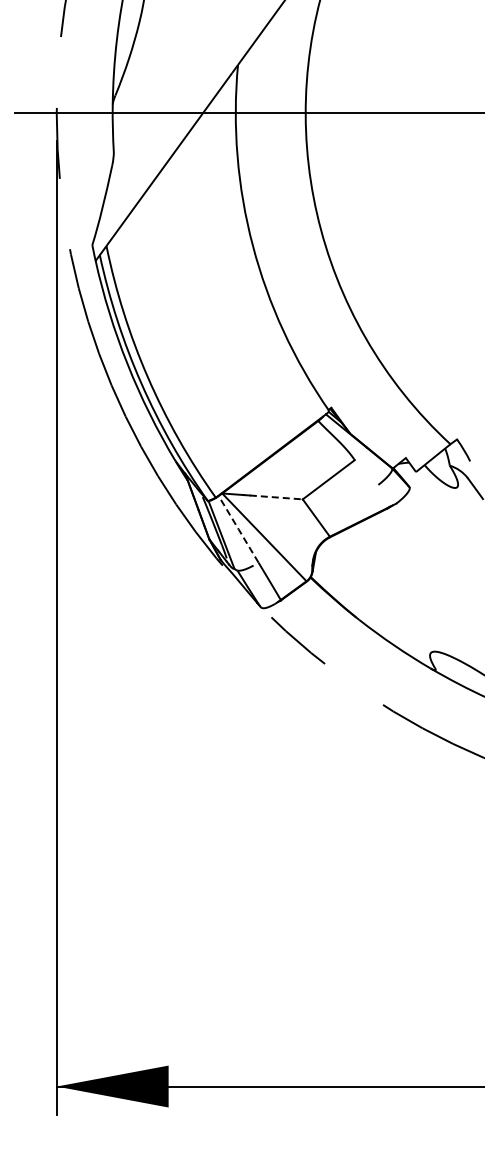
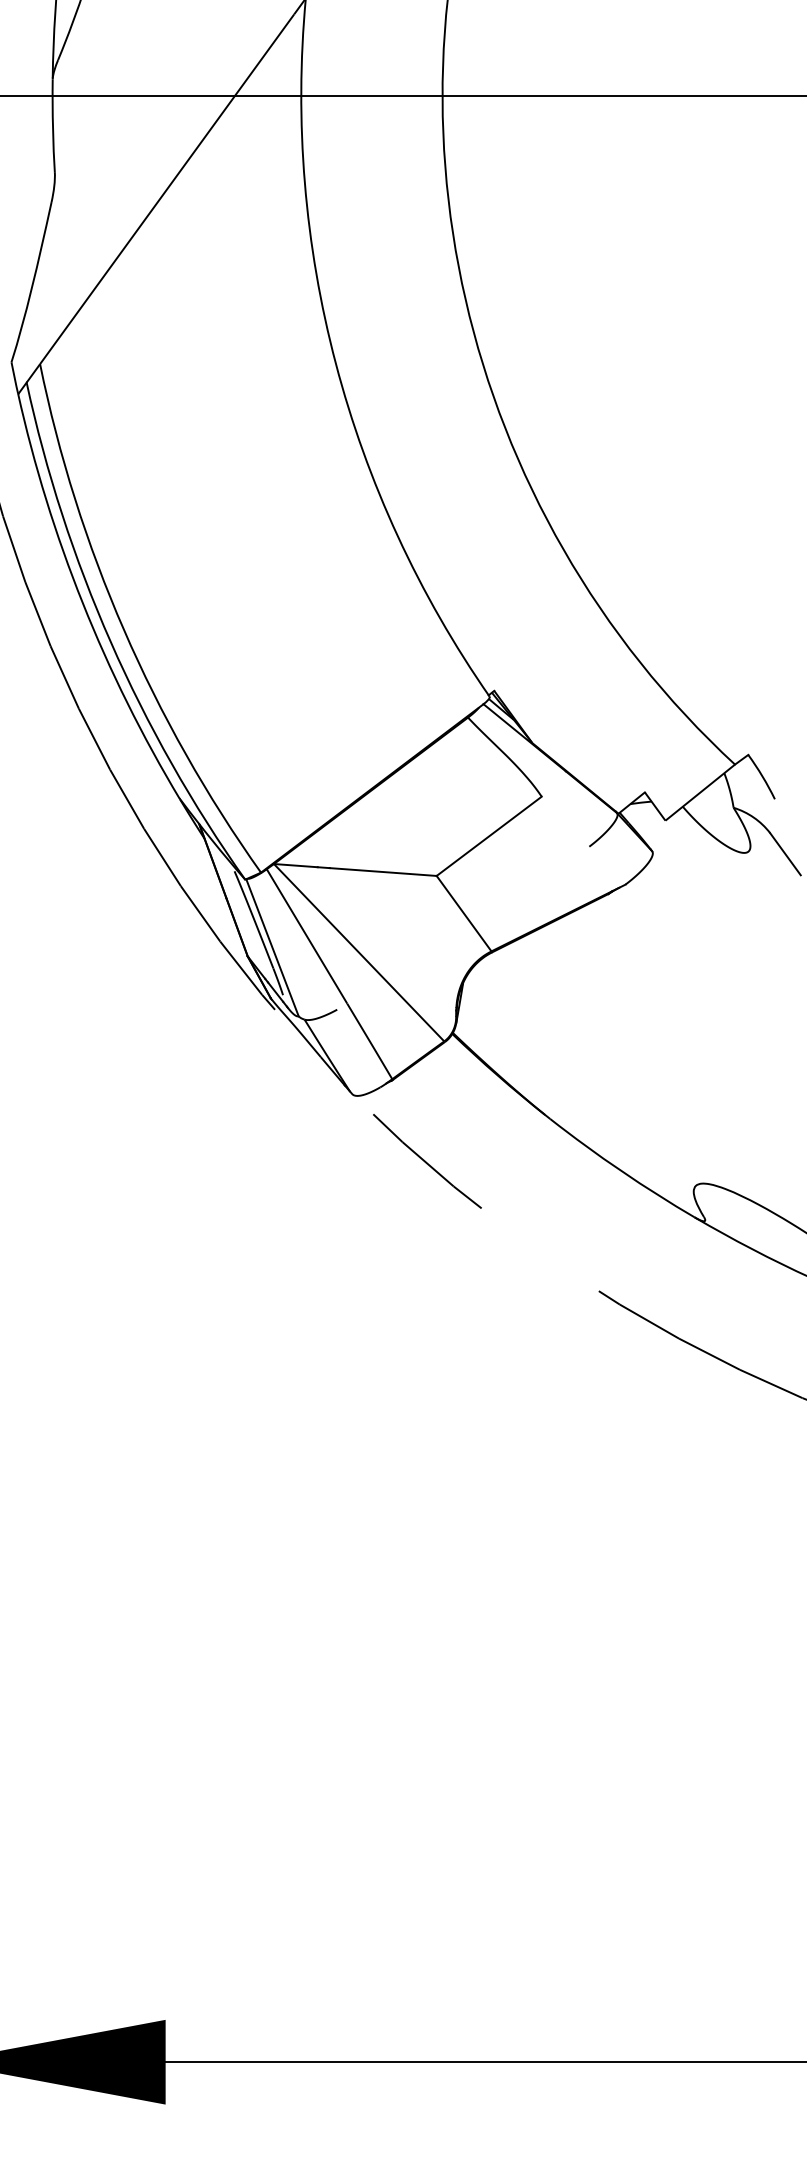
line: (276, 497) -> (383, 872), dashed -> solid
line: (238, 529) -> (306, 936), dashed -> solid

